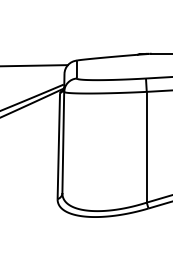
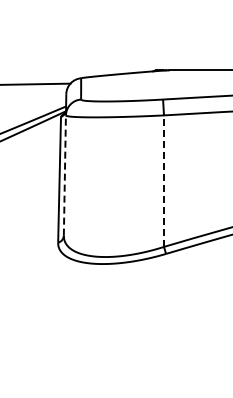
line: (62, 142) -> (64, 175), solid -> dashed
line: (147, 147) -> (164, 181), solid -> dashed

